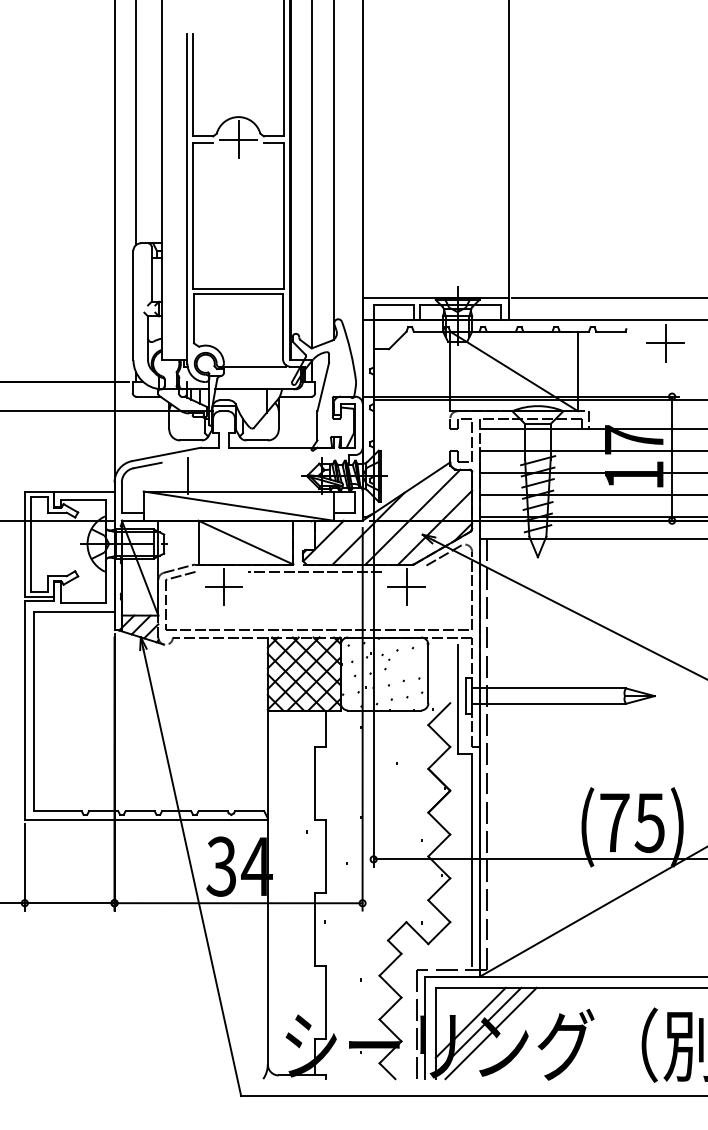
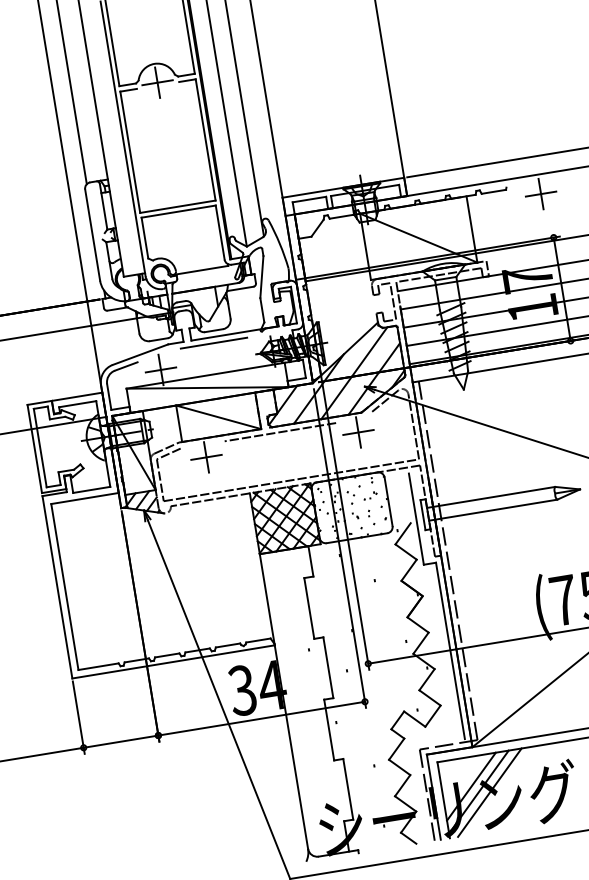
line: (254, 455) -> (213, 343), added
line: (187, 476) -> (160, 370), added
part: (407, 663) -> (369, 495), added

